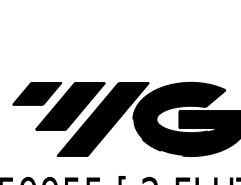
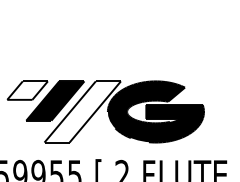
fill: (37, 93) -> (27, 90), removed
fill: (102, 118) -> (82, 111), removed

